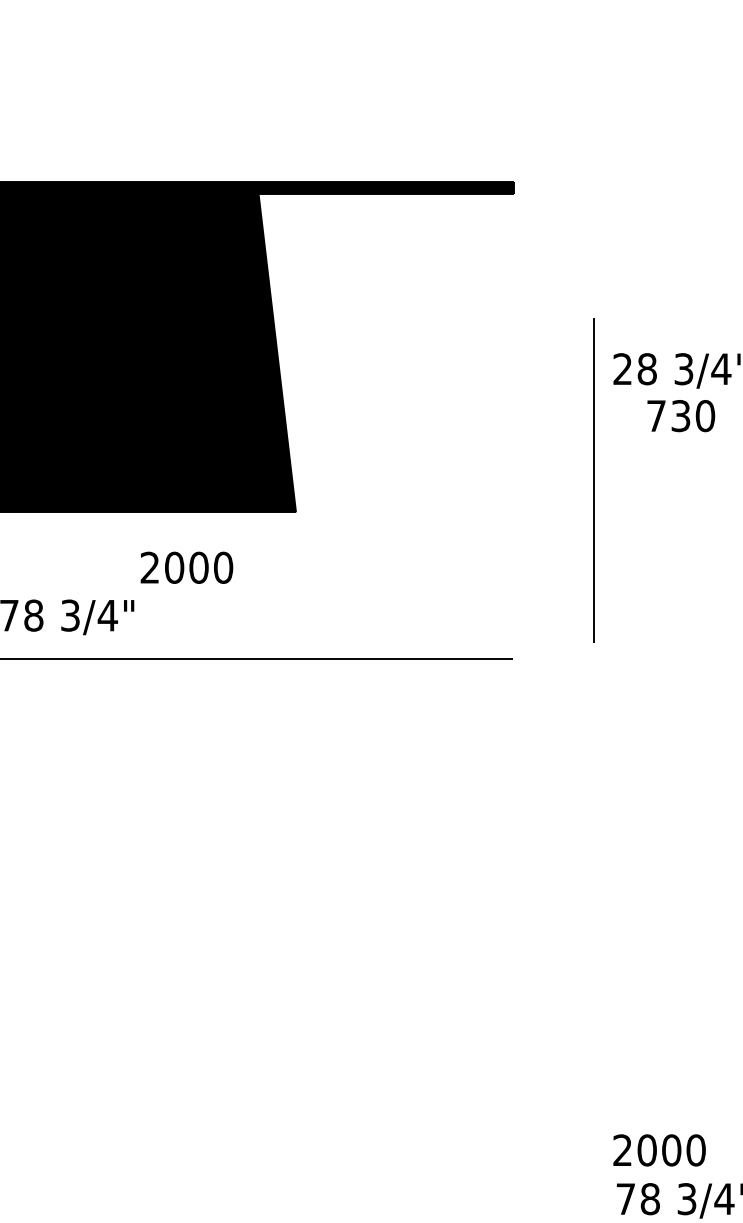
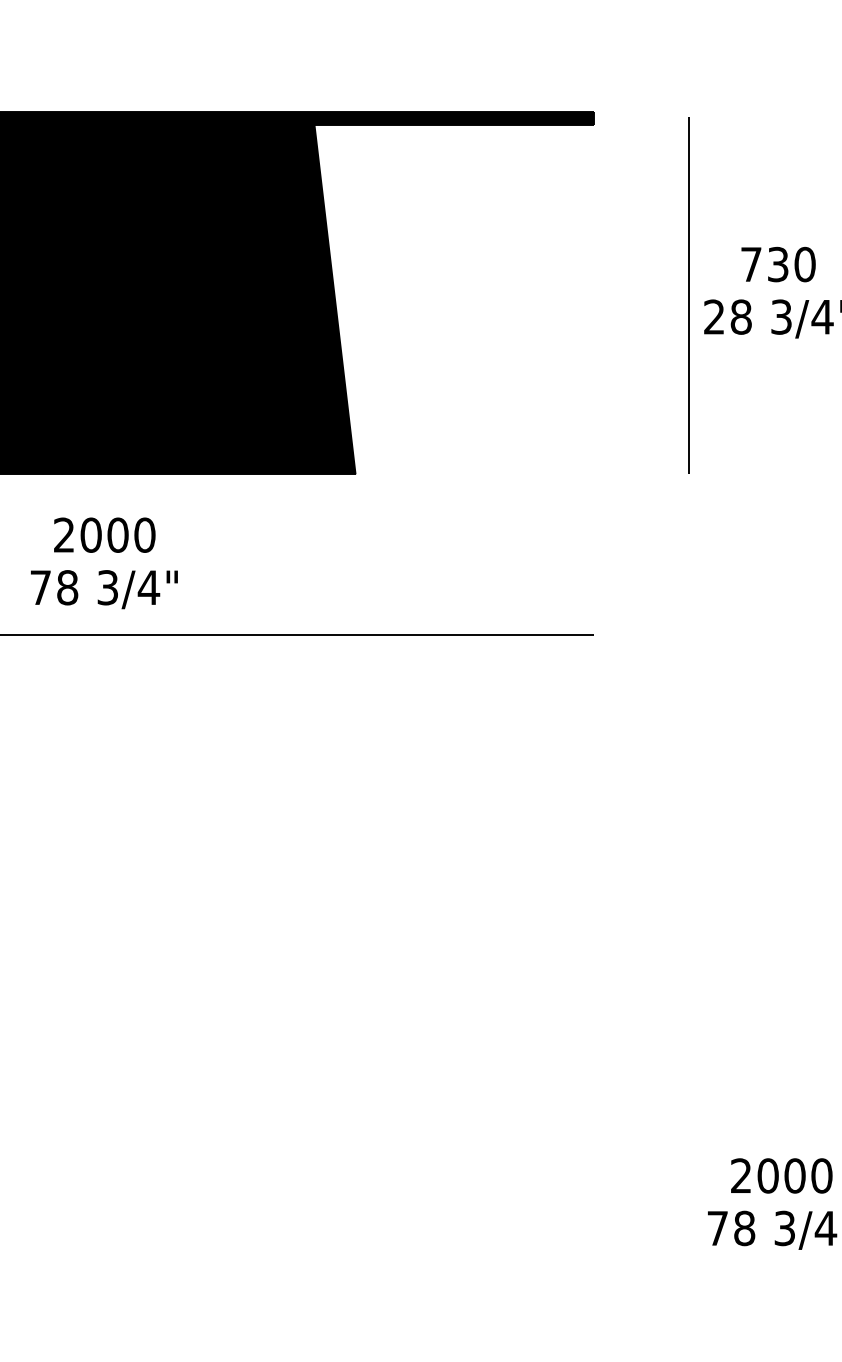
text: (681, 415) -> (778, 264), moved
line: (593, 480) -> (688, 295), moved
text: (186, 567) -> (104, 534), moved
text: (659, 1150) -> (781, 1175), moved

